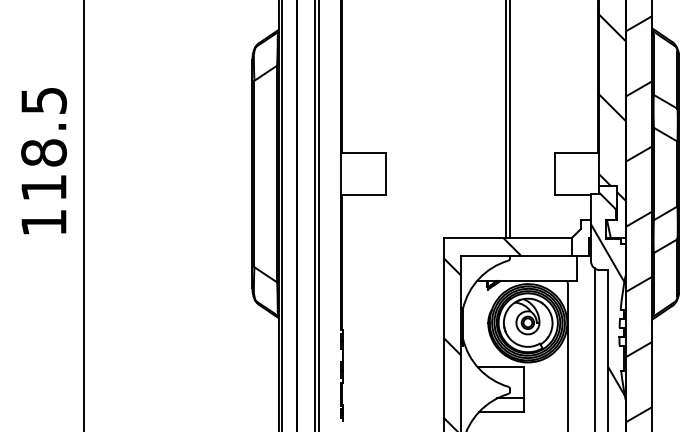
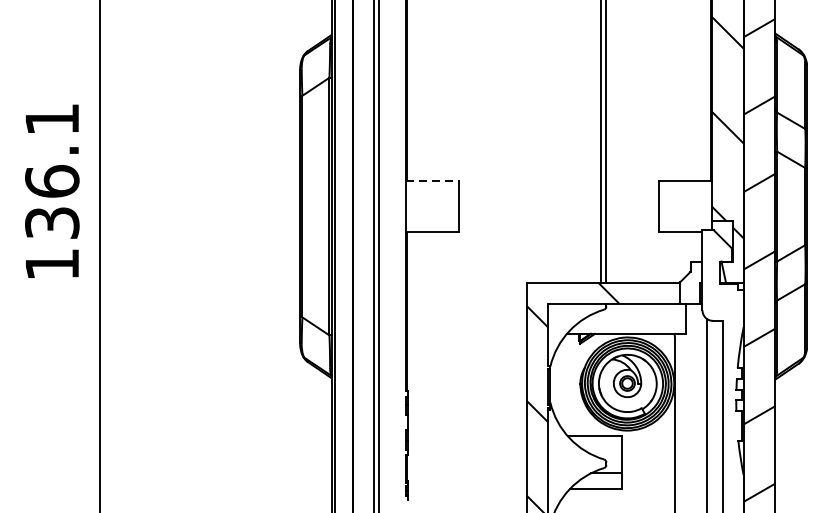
text: (43, 144) -> (51, 171), 118.5 -> 136.1
line: (364, 152) -> (433, 181), solid -> dashed
hatch: (607, 309) -> (722, 367), removed

